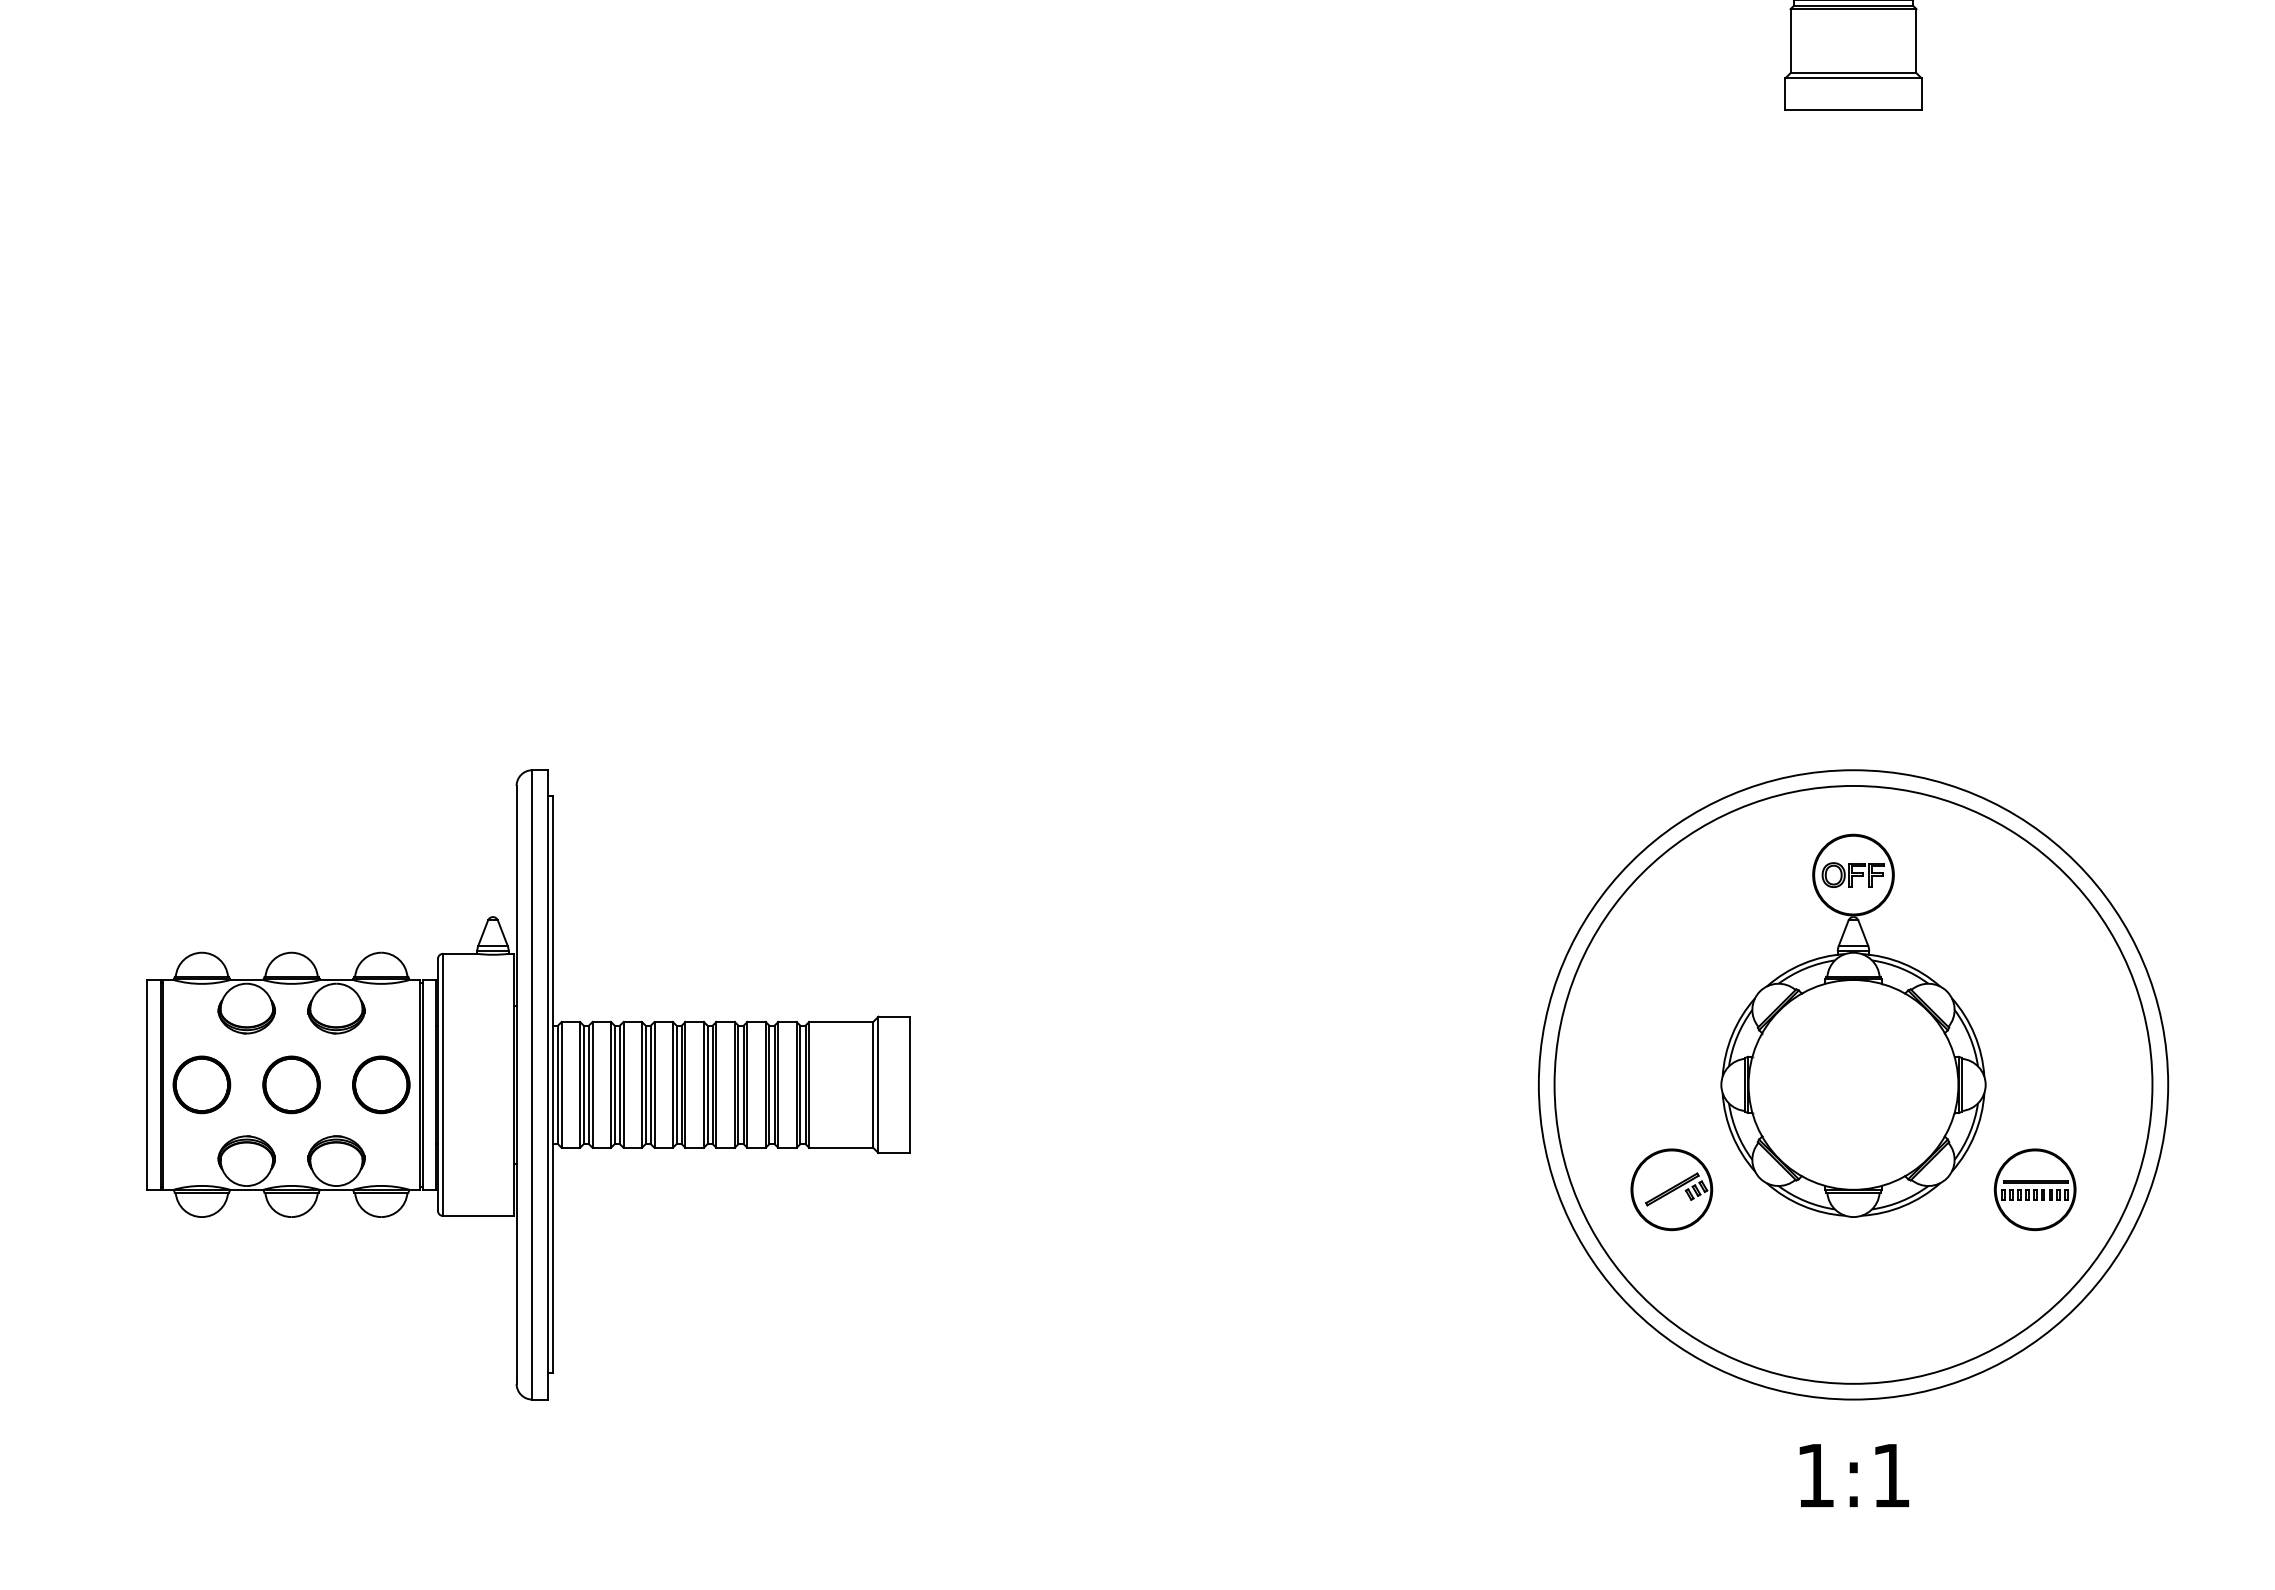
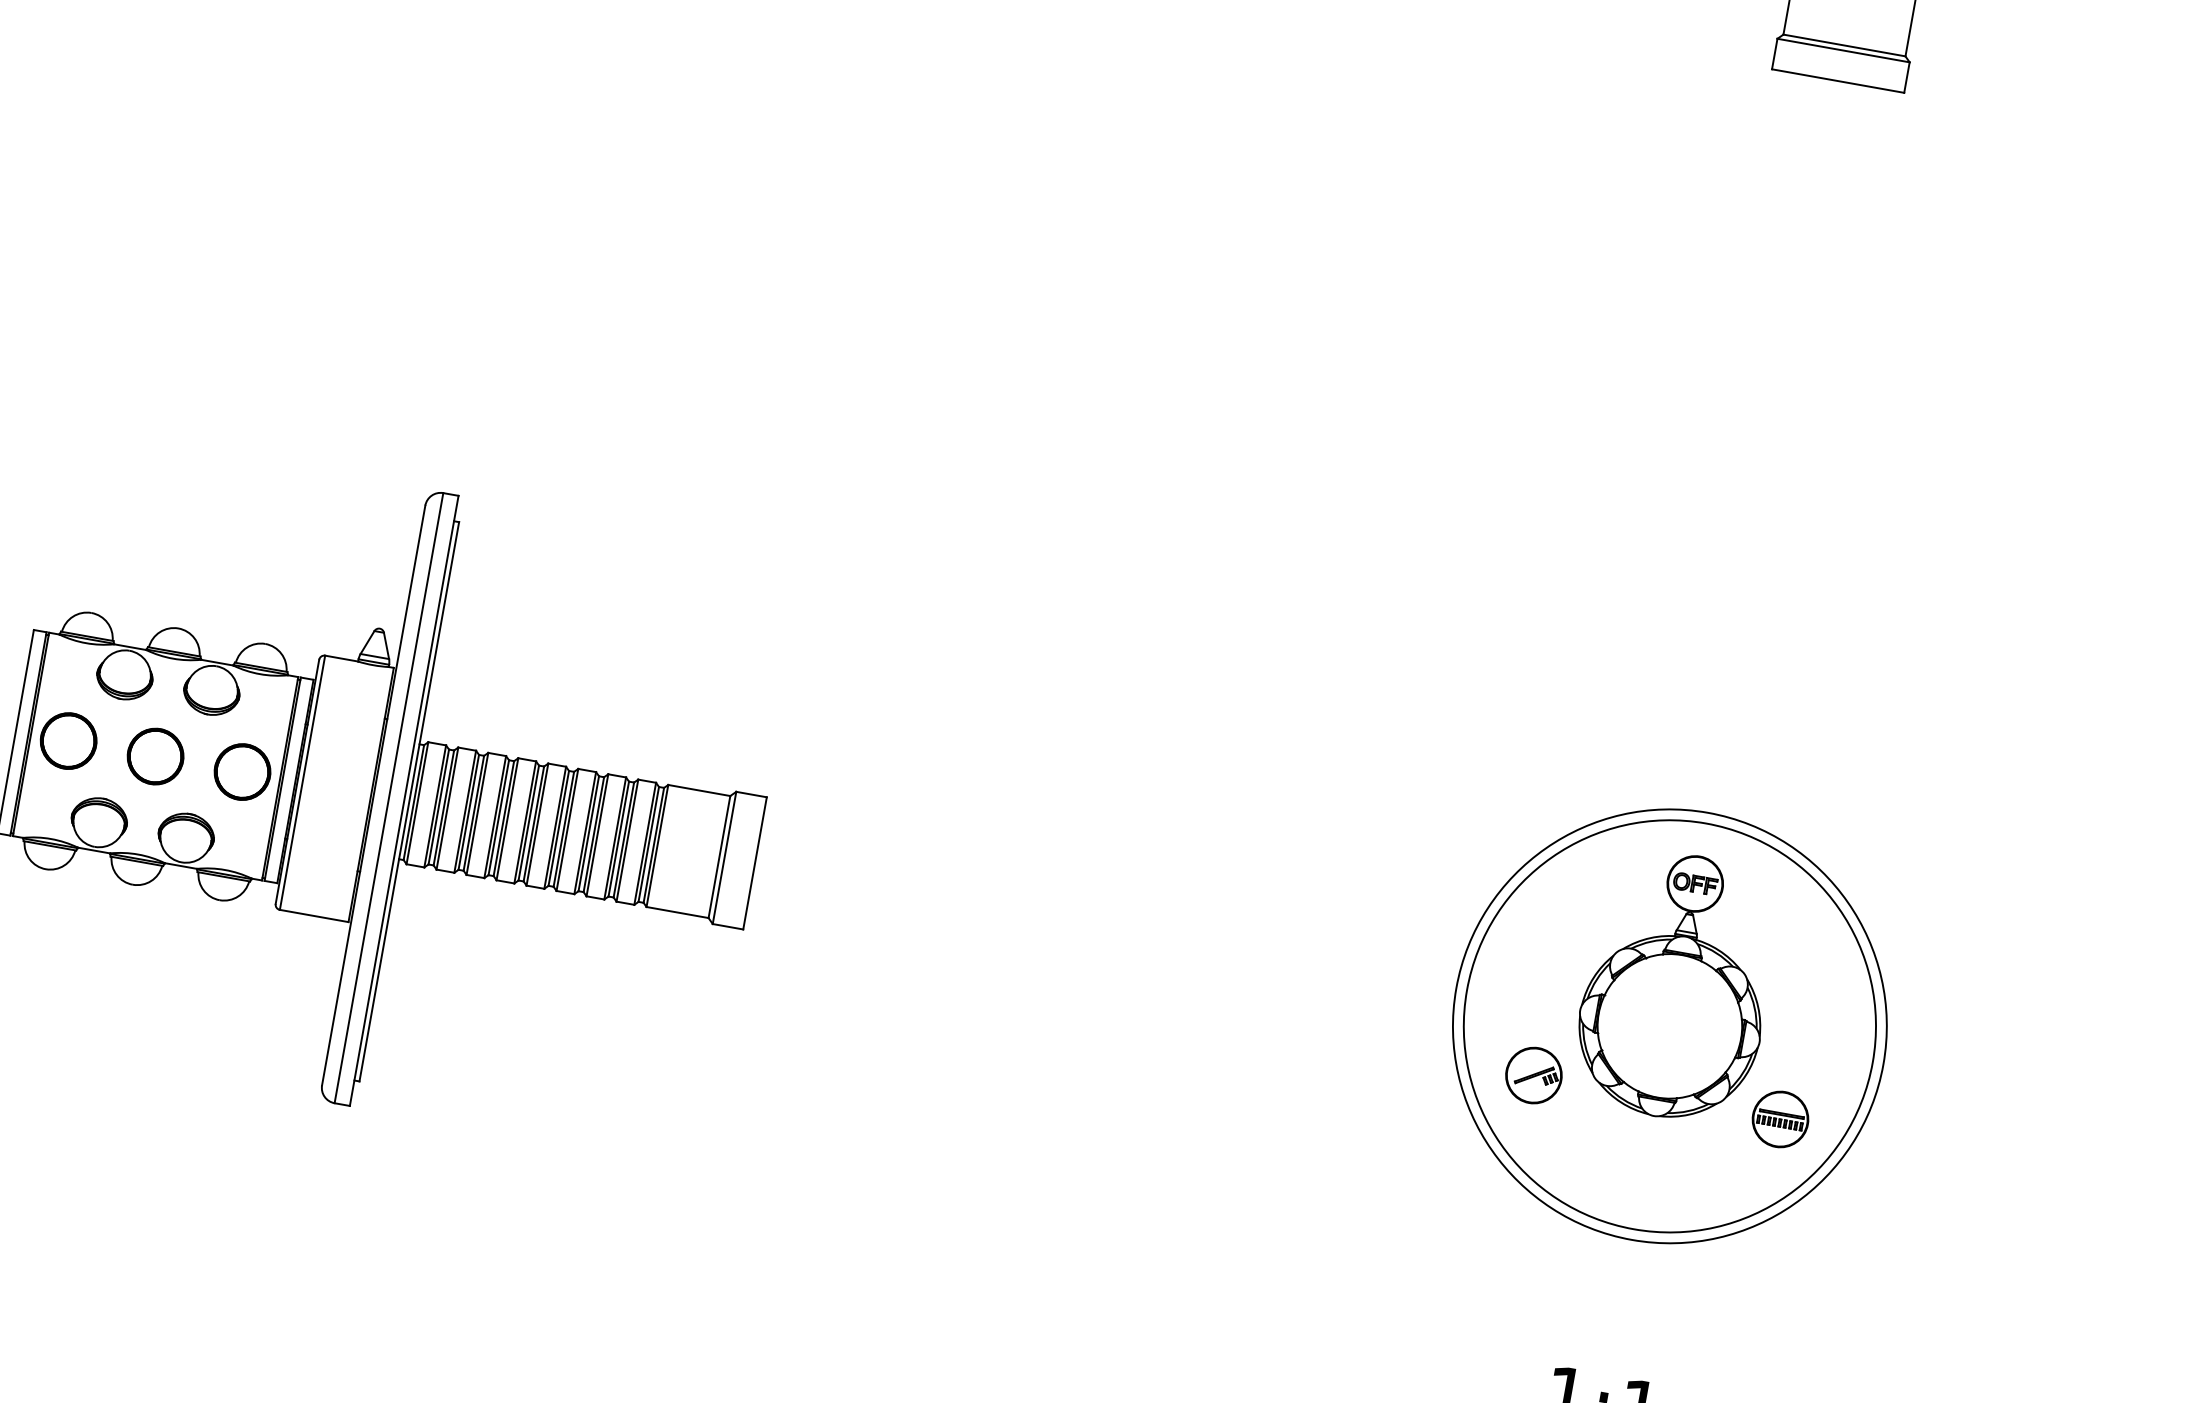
part: (1853, 1084) -> (1669, 1025), size x0.7

